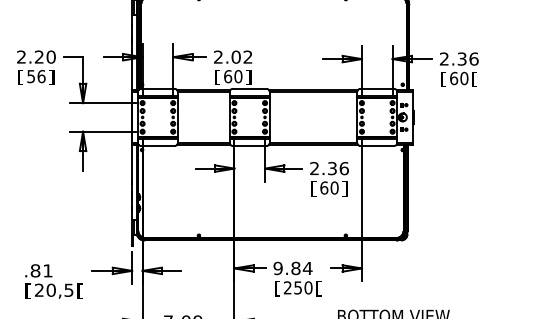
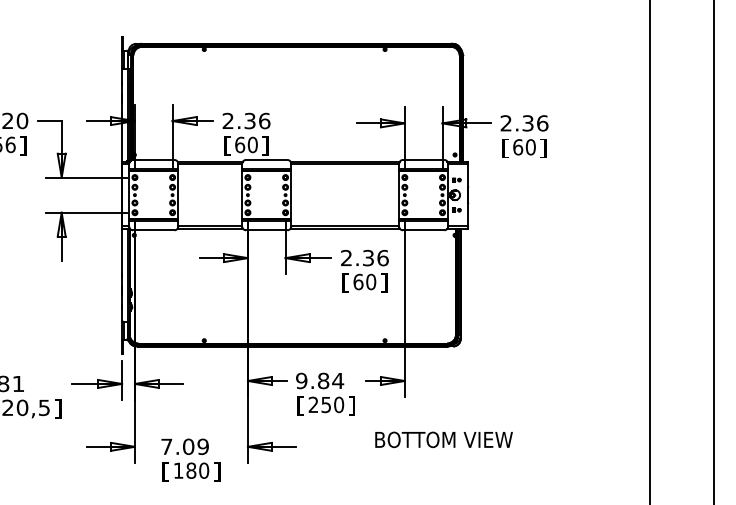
text: (242, 56) -> (257, 120), 2.02 -> 2.36
text: (474, 79) -> (543, 148), [ -> ]
text: (318, 288) -> (351, 405), [ -> ]
text: (80, 290) -> (58, 408), [ -> ]

